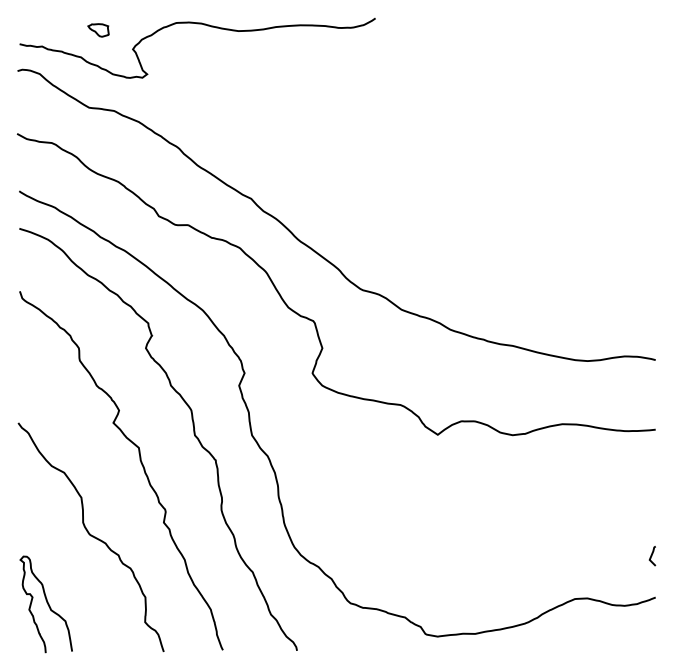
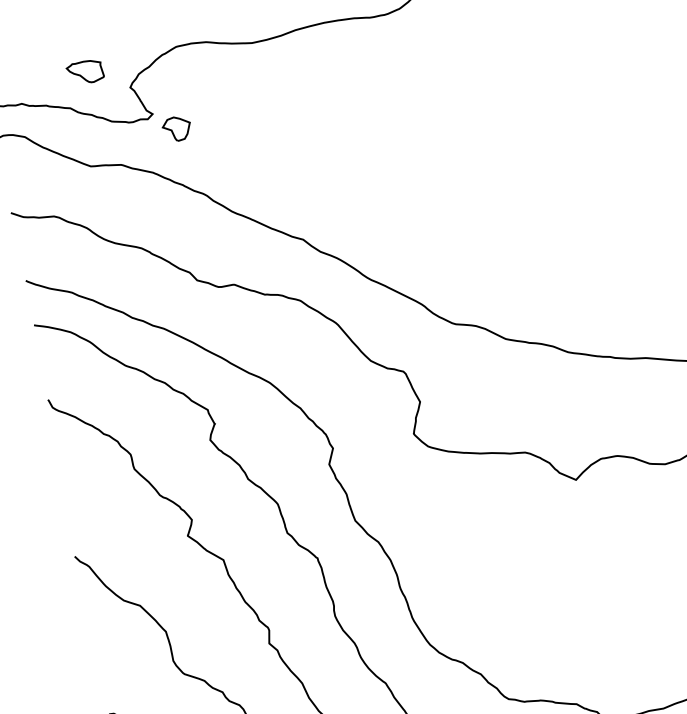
part: (98, 30) -> (85, 72), size x1.43
part: (164, 89) -> (176, 128), added

